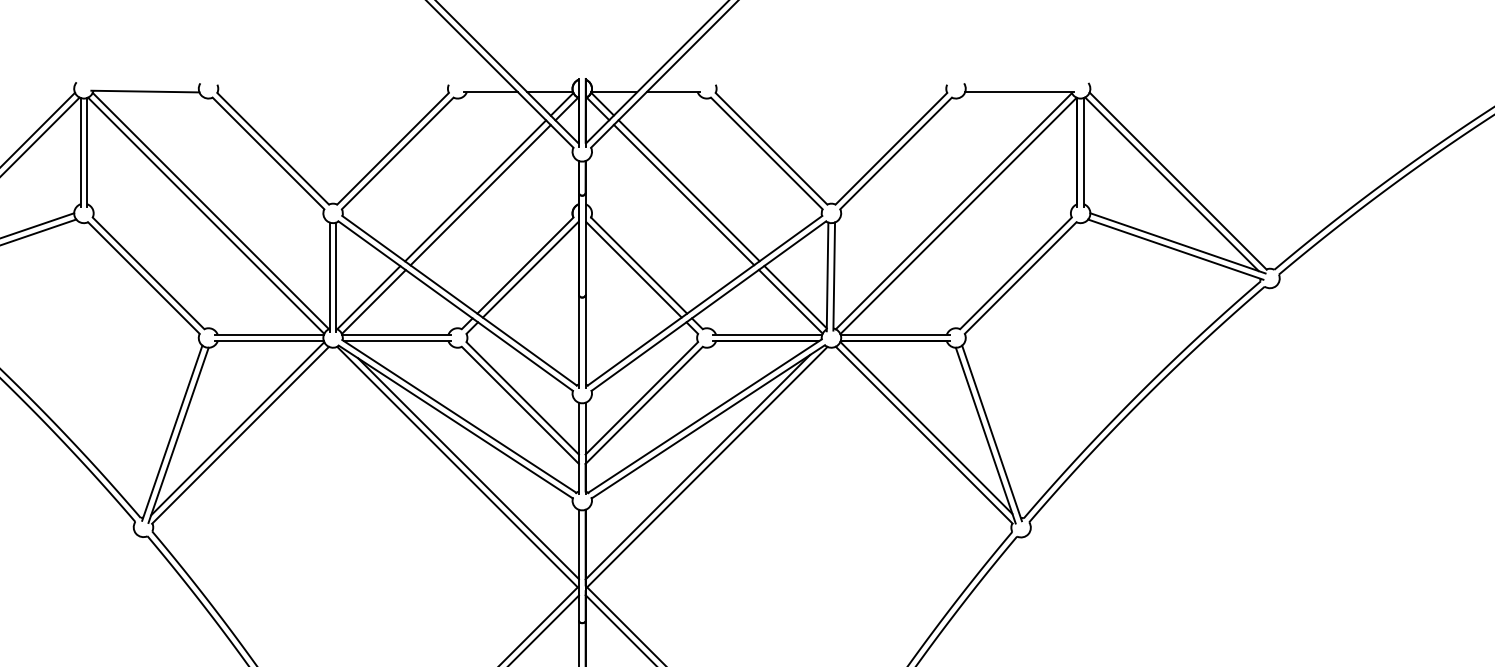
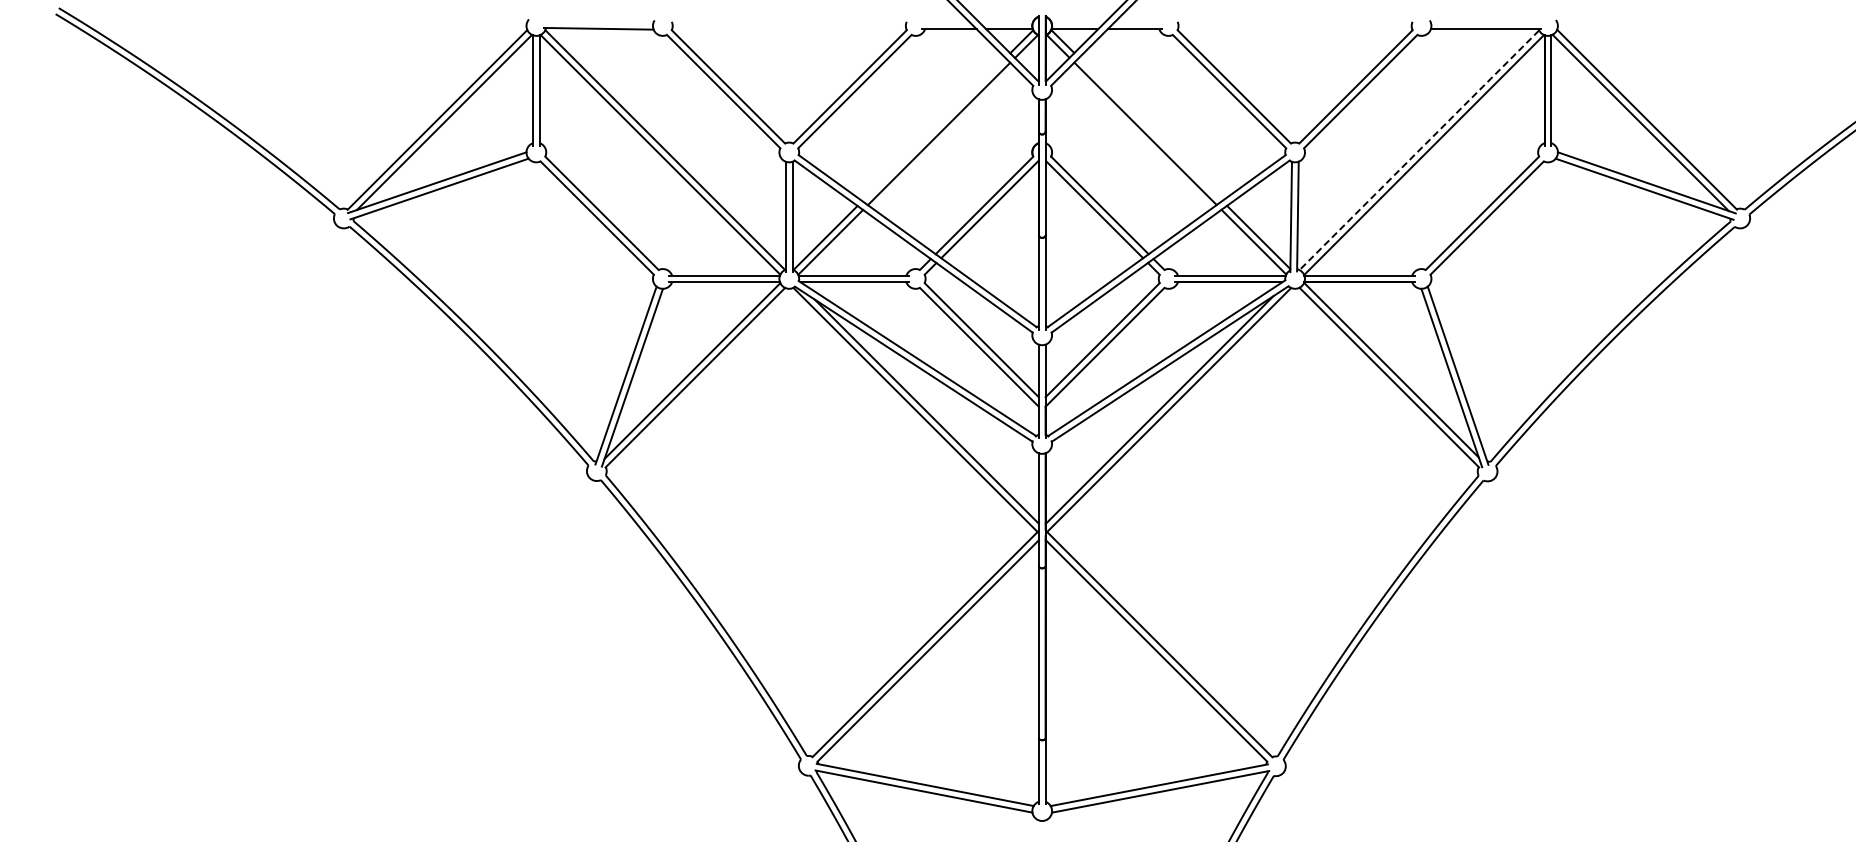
line: (475, 190) -> (933, 129), removed
line: (688, 190) -> (1150, 129), removed
line: (953, 211) -> (1419, 150), solid -> dashed

